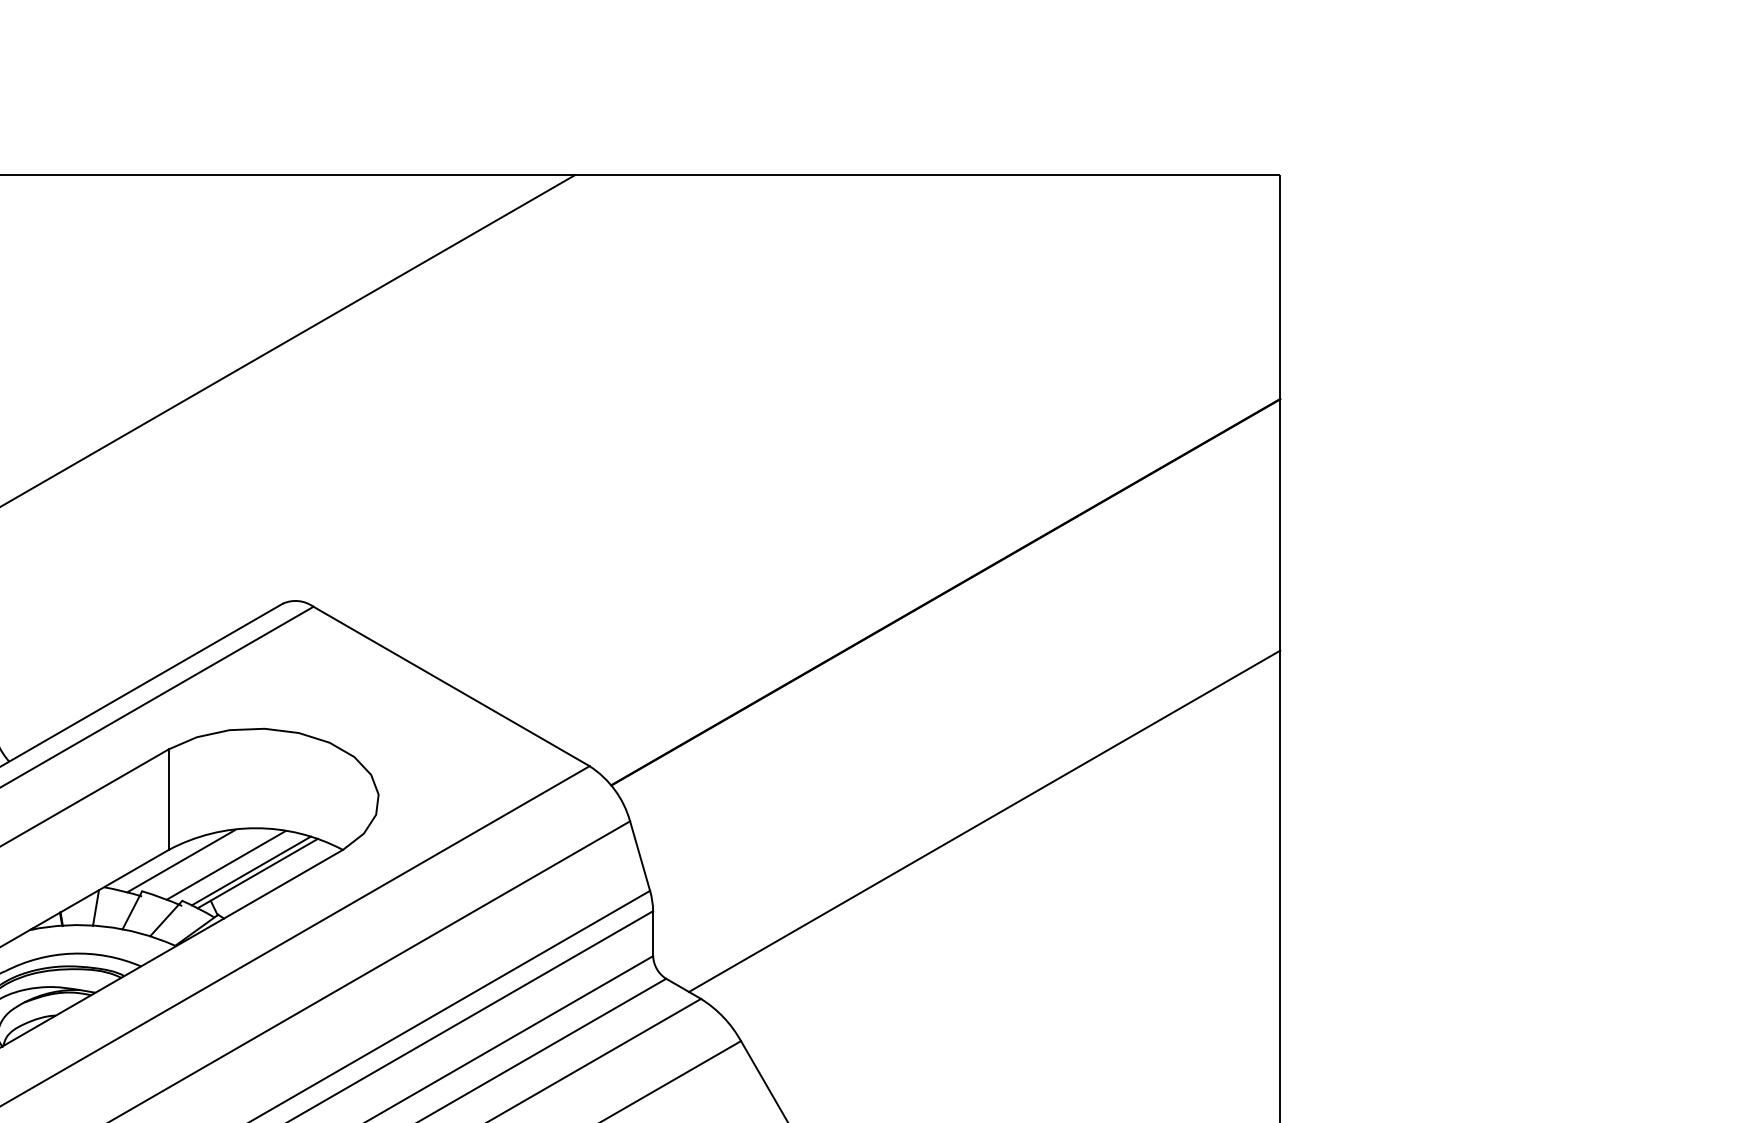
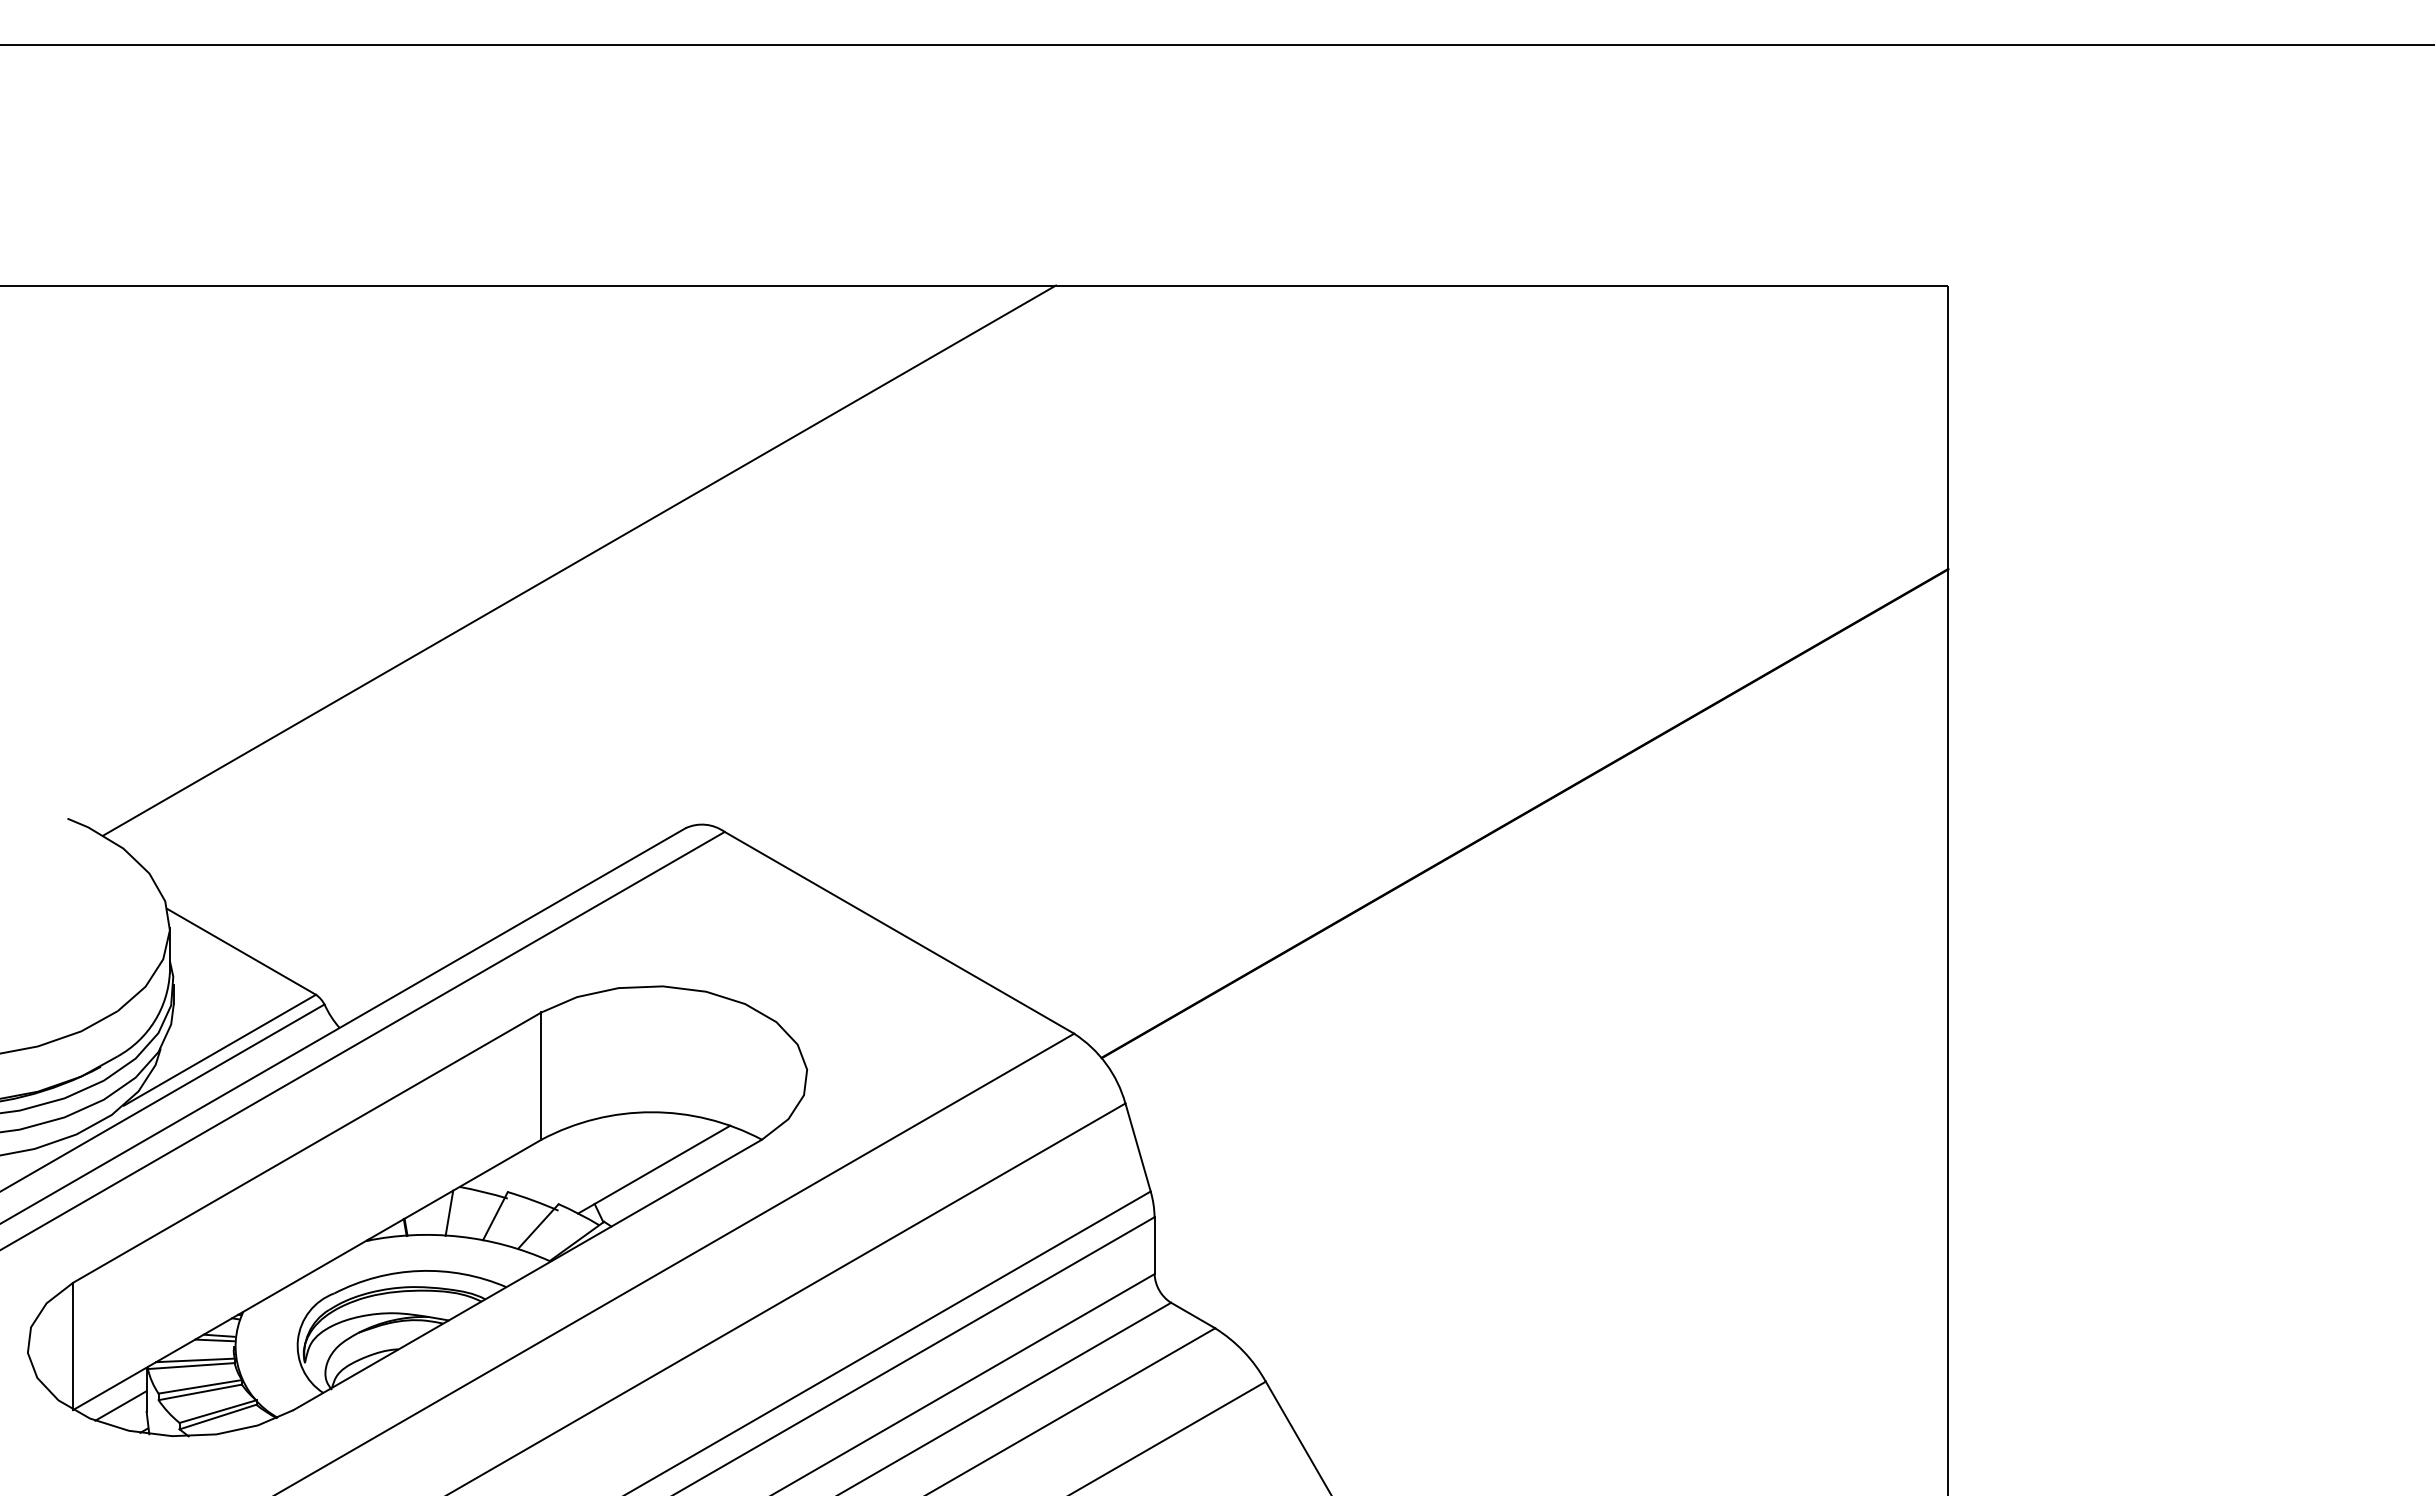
line: (984, 821) -> (1573, 1103), removed
line: (181, 860) -> (557, 1153), removed
line: (226, 865) -> (614, 1159), removed
line: (250, 870) -> (645, 1165), removed

